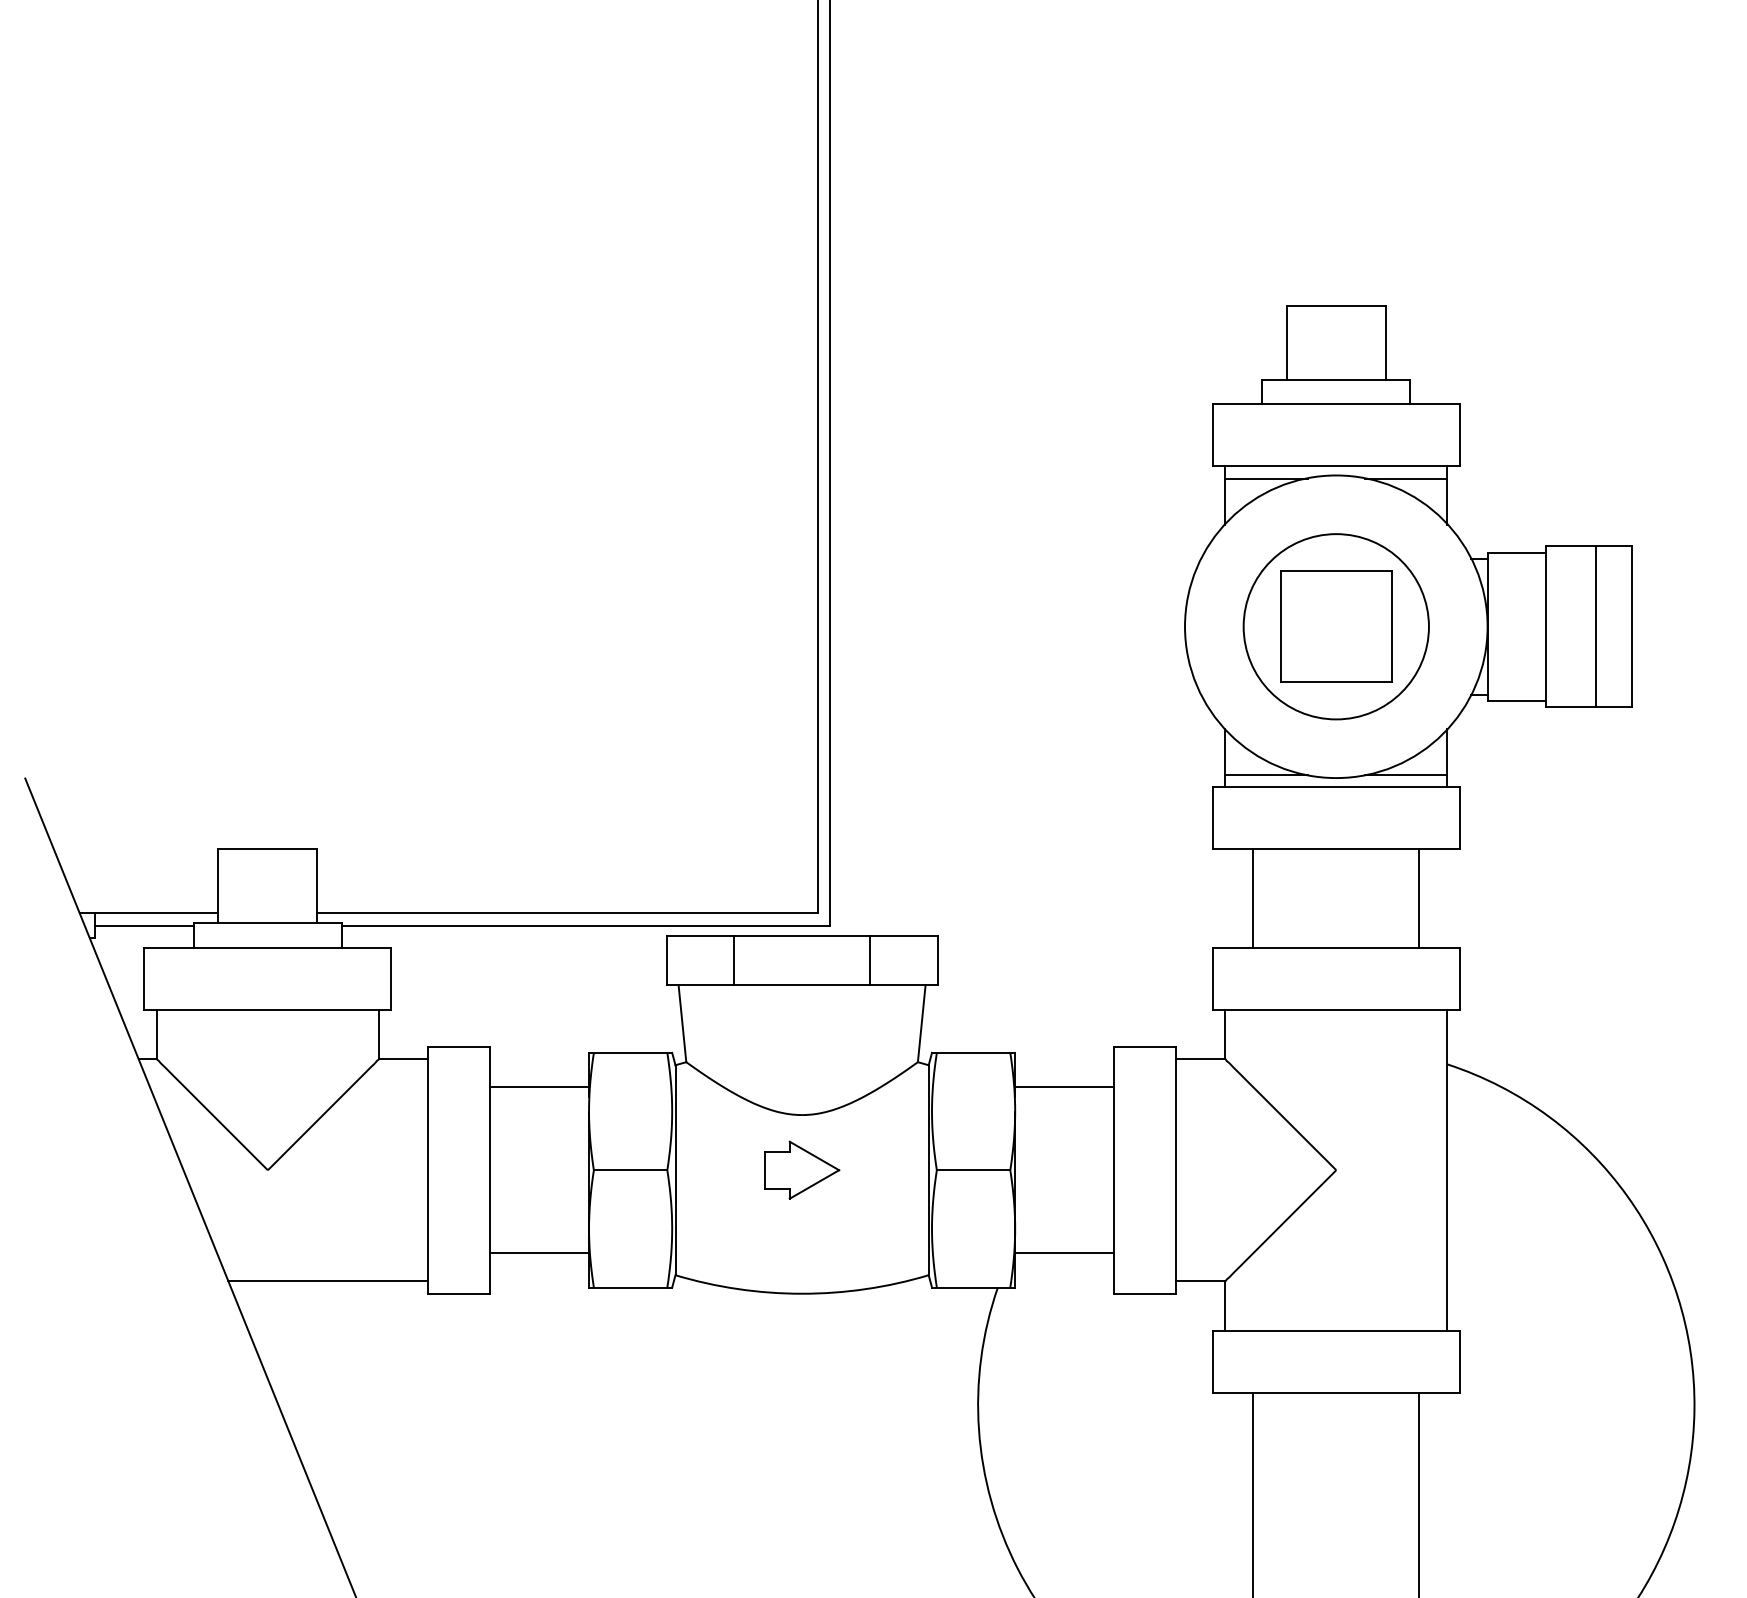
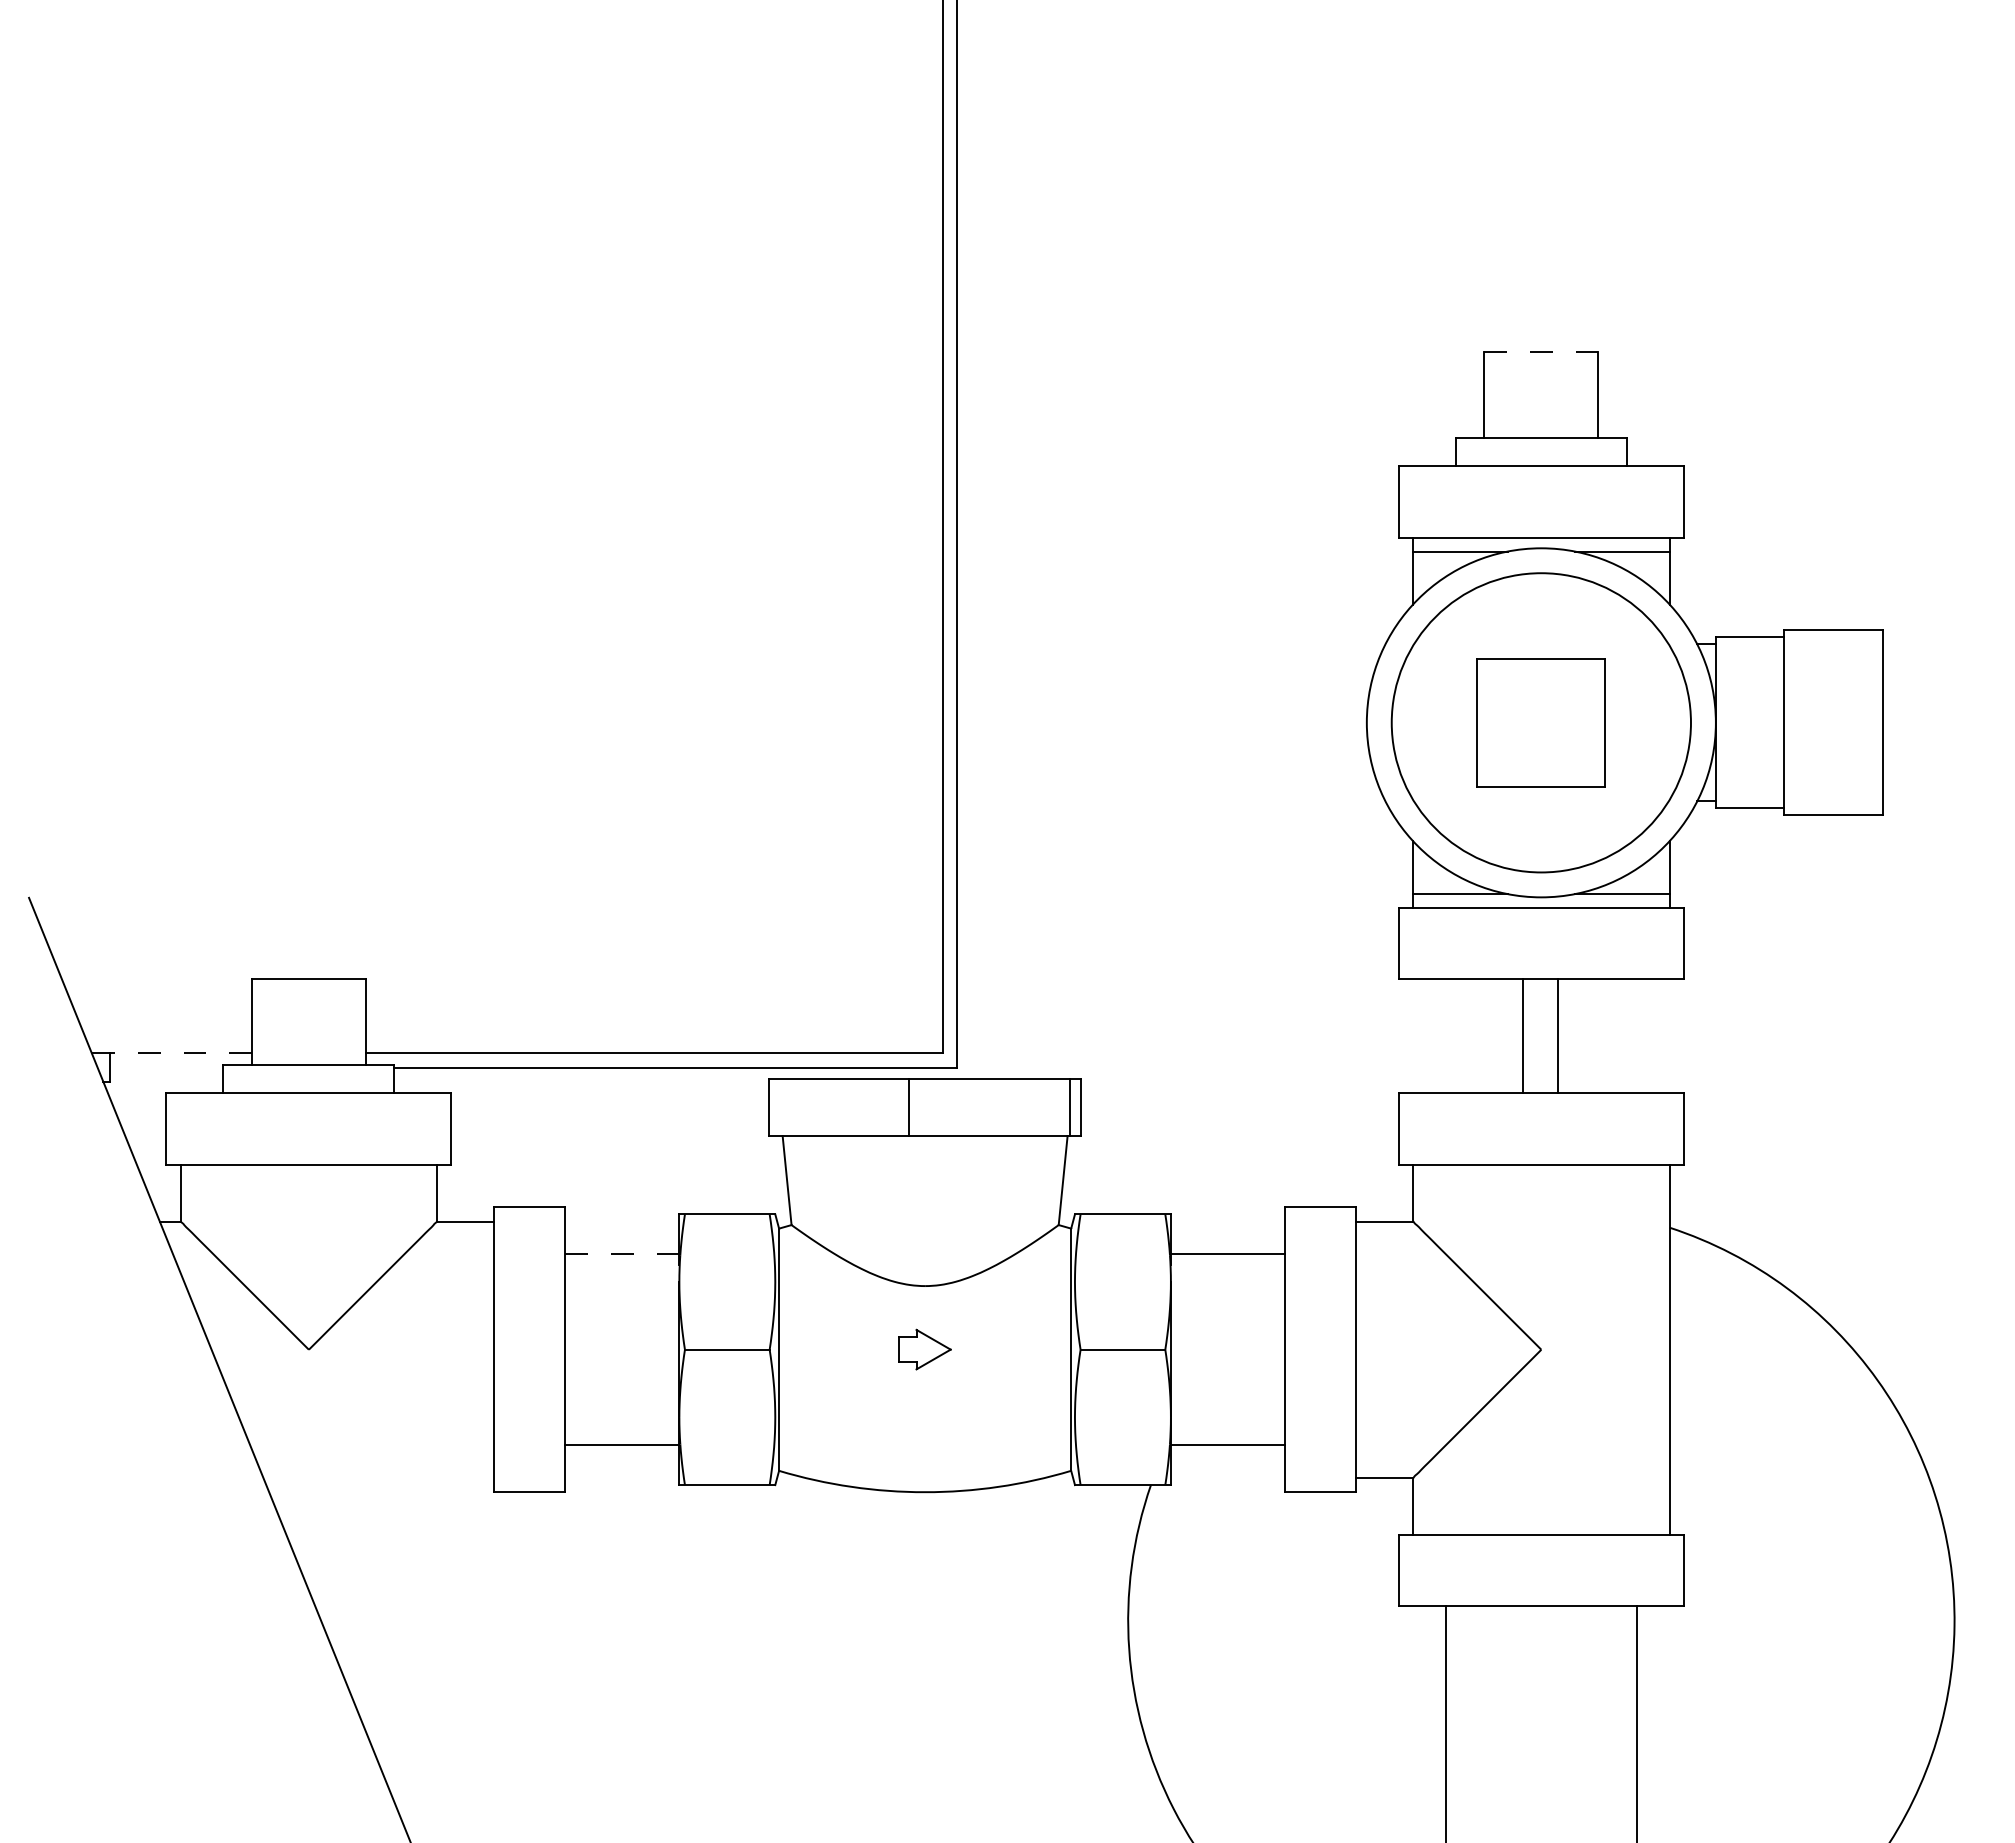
line: (1336, 305) -> (1541, 352), solid -> dashed
circle: (1336, 626) -> (1541, 722), size x1.4
line: (1595, 626) -> (1840, 722), removed
line: (1253, 898) -> (1522, 1036), moved
line: (1419, 898) -> (1558, 1036), moved
line: (148, 913) -> (171, 1053), solid -> dashed
line: (144, 925) -> (166, 1067), removed
line: (733, 960) -> (908, 1107), moved
line: (870, 960) -> (1070, 1107), moved
line: (539, 1087) -> (622, 1254), solid -> dashed
part: (801, 1170) -> (924, 1349), size x0.6
line: (328, 1280) -> (378, 1477), removed

